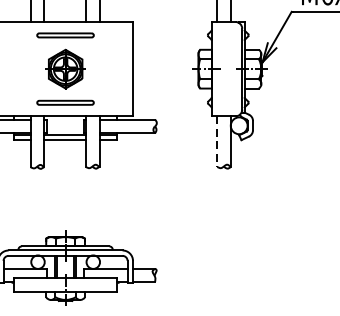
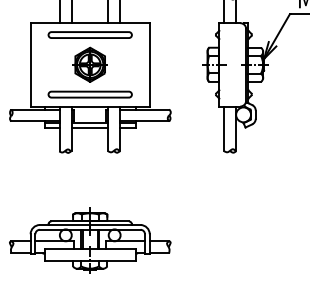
part: (64, 34) -> (89, 34), size x1.67
part: (64, 102) -> (89, 94), size x1.67
line: (217, 142) -> (224, 129), dashed -> solid

